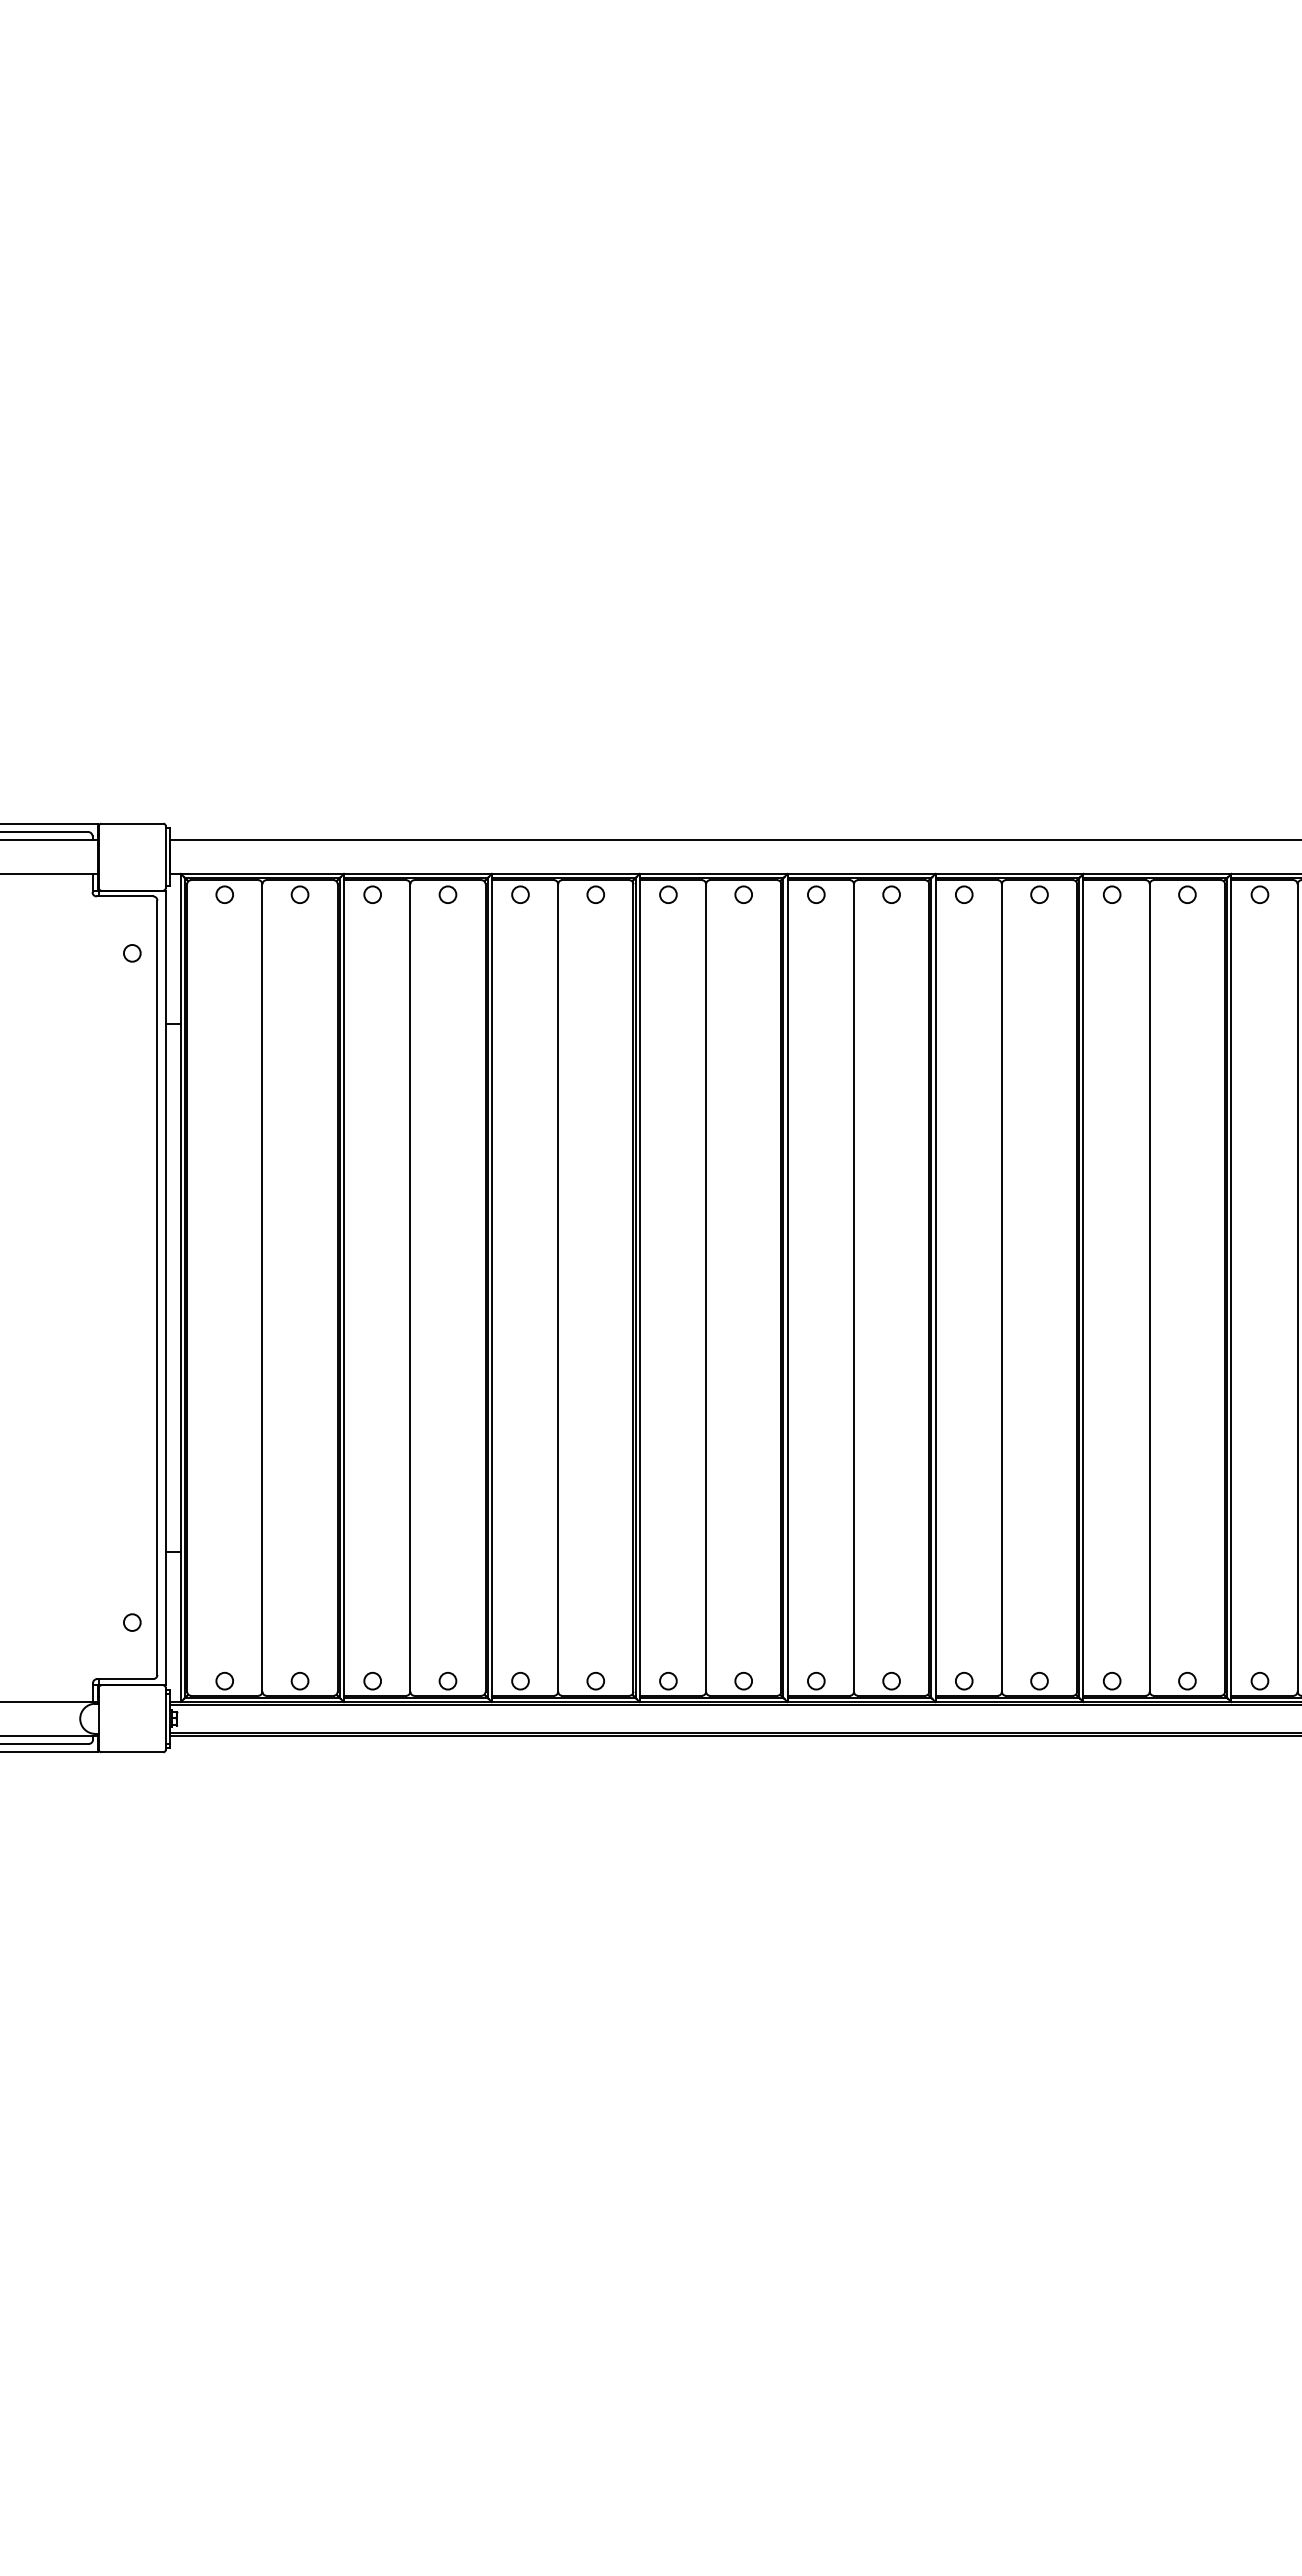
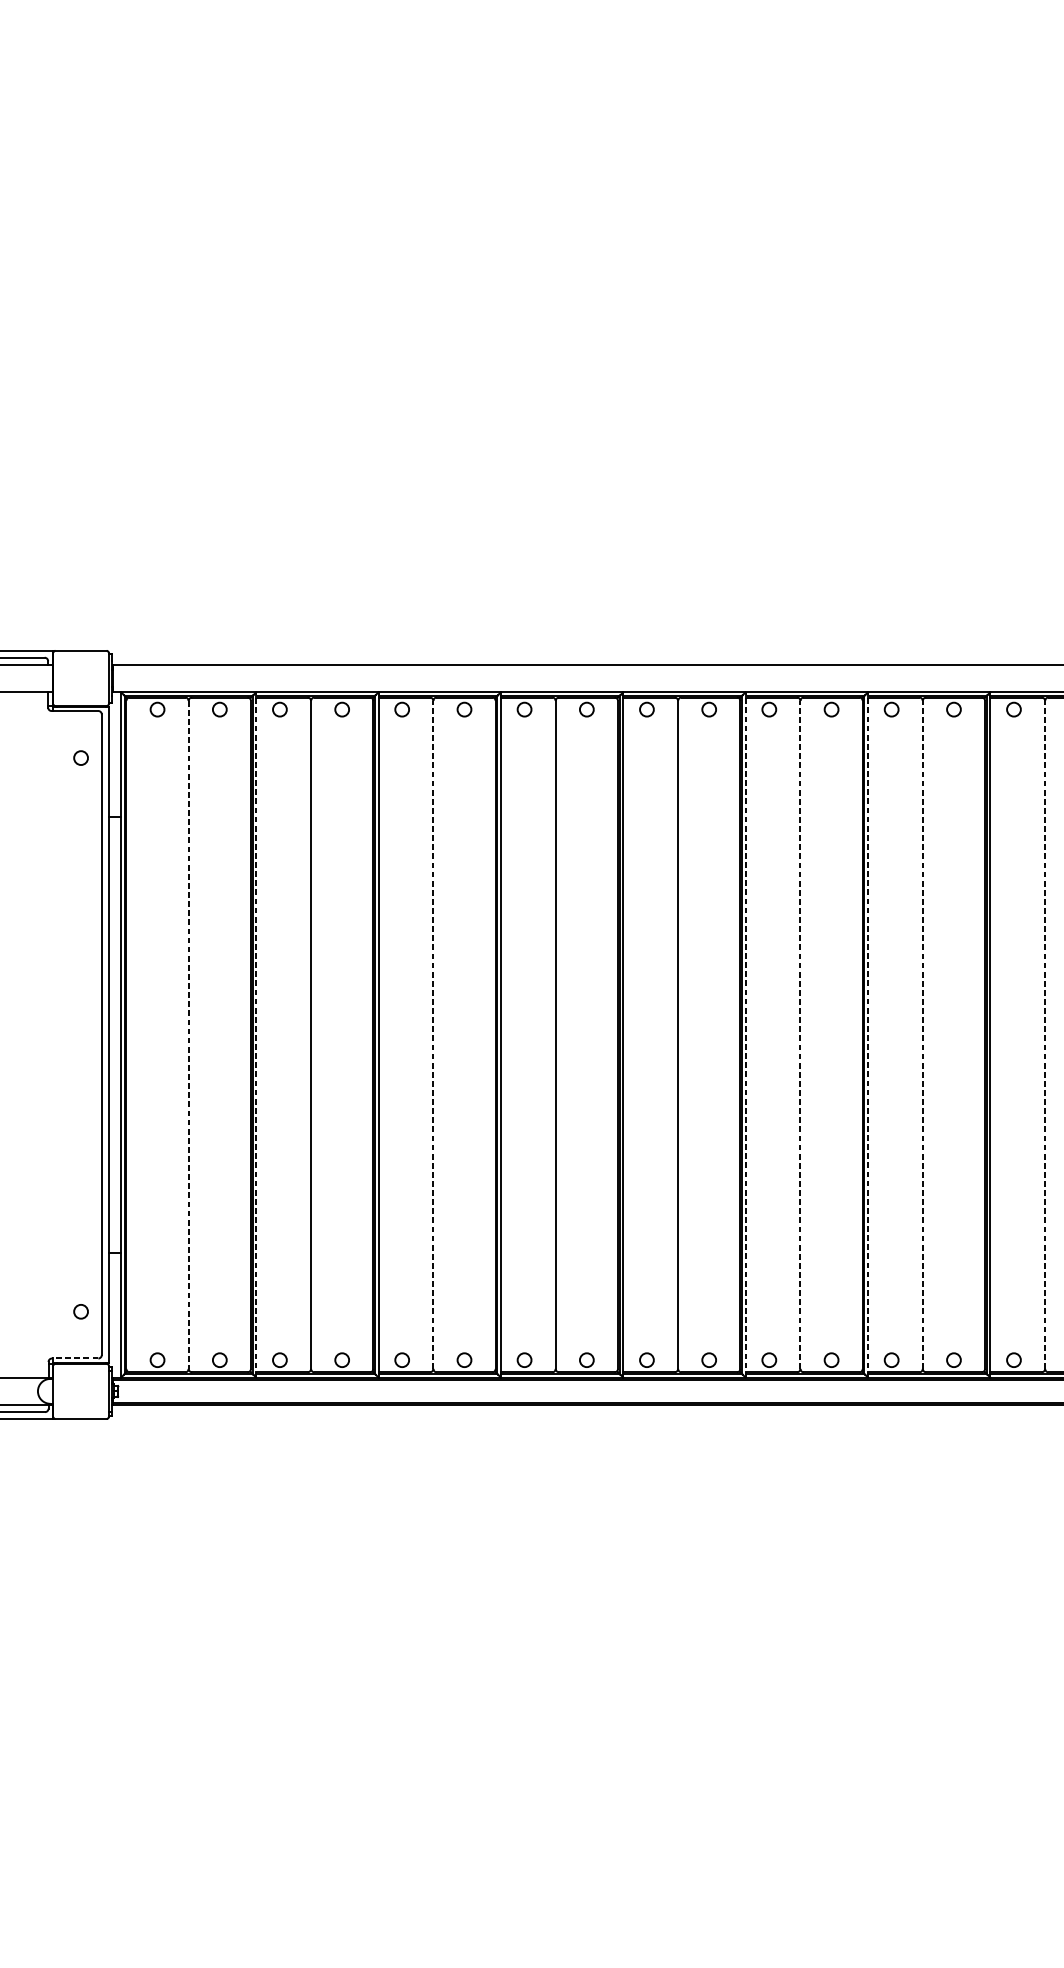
line: (262, 1287) -> (188, 1034), solid -> dashed
line: (344, 1287) -> (256, 1034), solid -> dashed
line: (558, 1287) -> (433, 1034), solid -> dashed
line: (935, 1287) -> (745, 1034), solid -> dashed
line: (1001, 1287) -> (800, 1034), solid -> dashed
line: (1083, 1287) -> (867, 1034), solid -> dashed
line: (1149, 1287) -> (922, 1034), solid -> dashed
line: (1297, 1287) -> (1045, 1034), solid -> dashed
line: (124, 1679) -> (74, 1358), solid -> dashed

